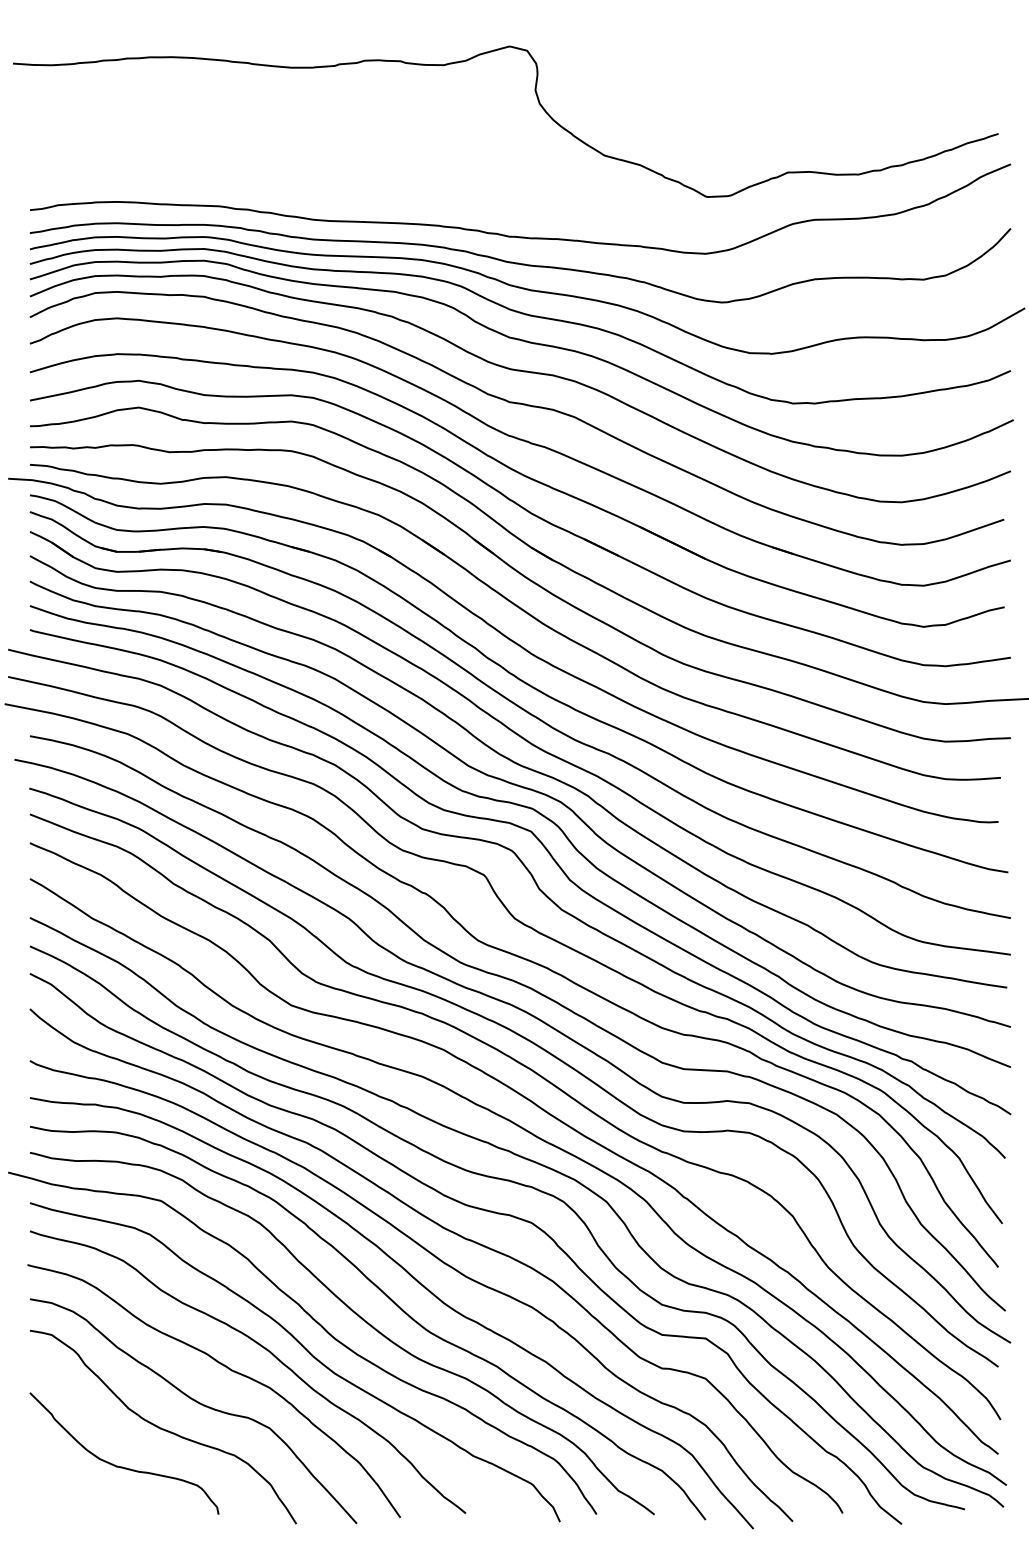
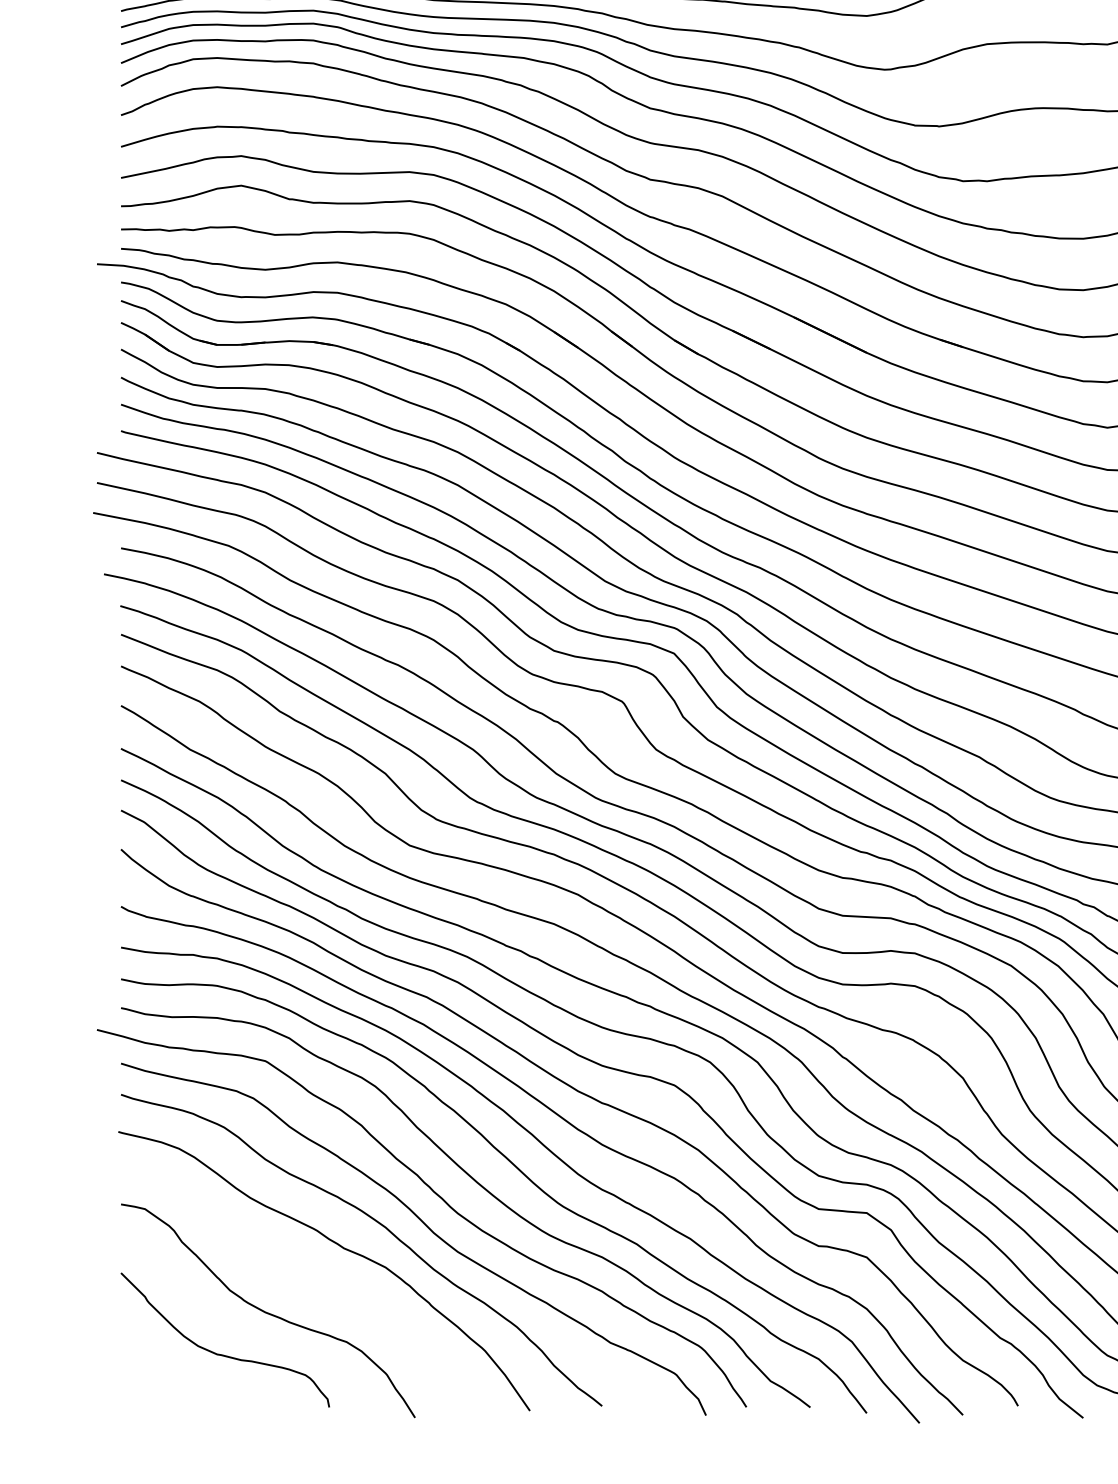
curve: (197, 1403) -> (305, 1284), removed

